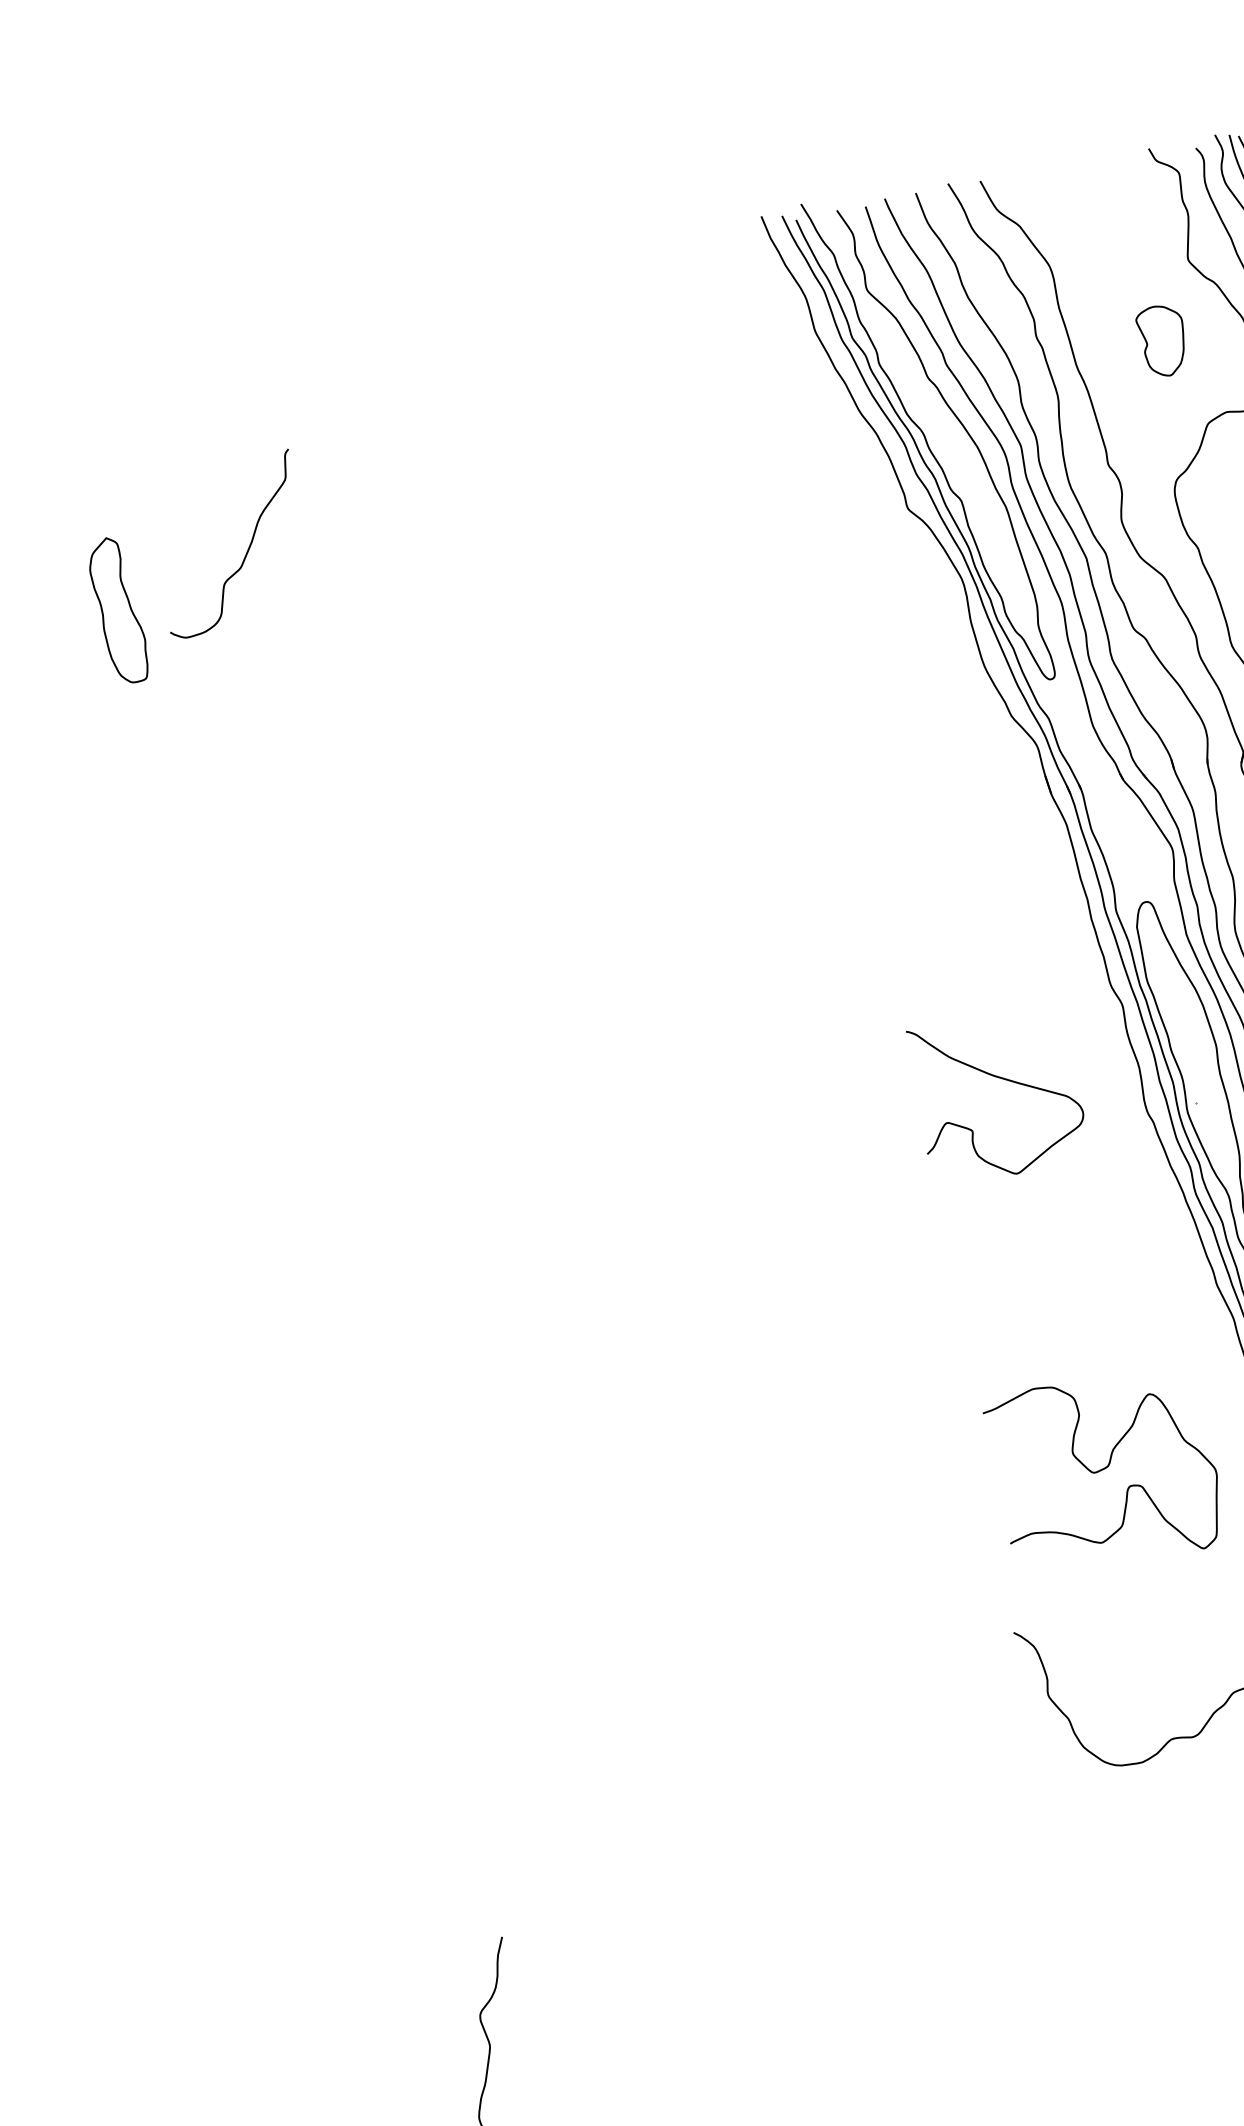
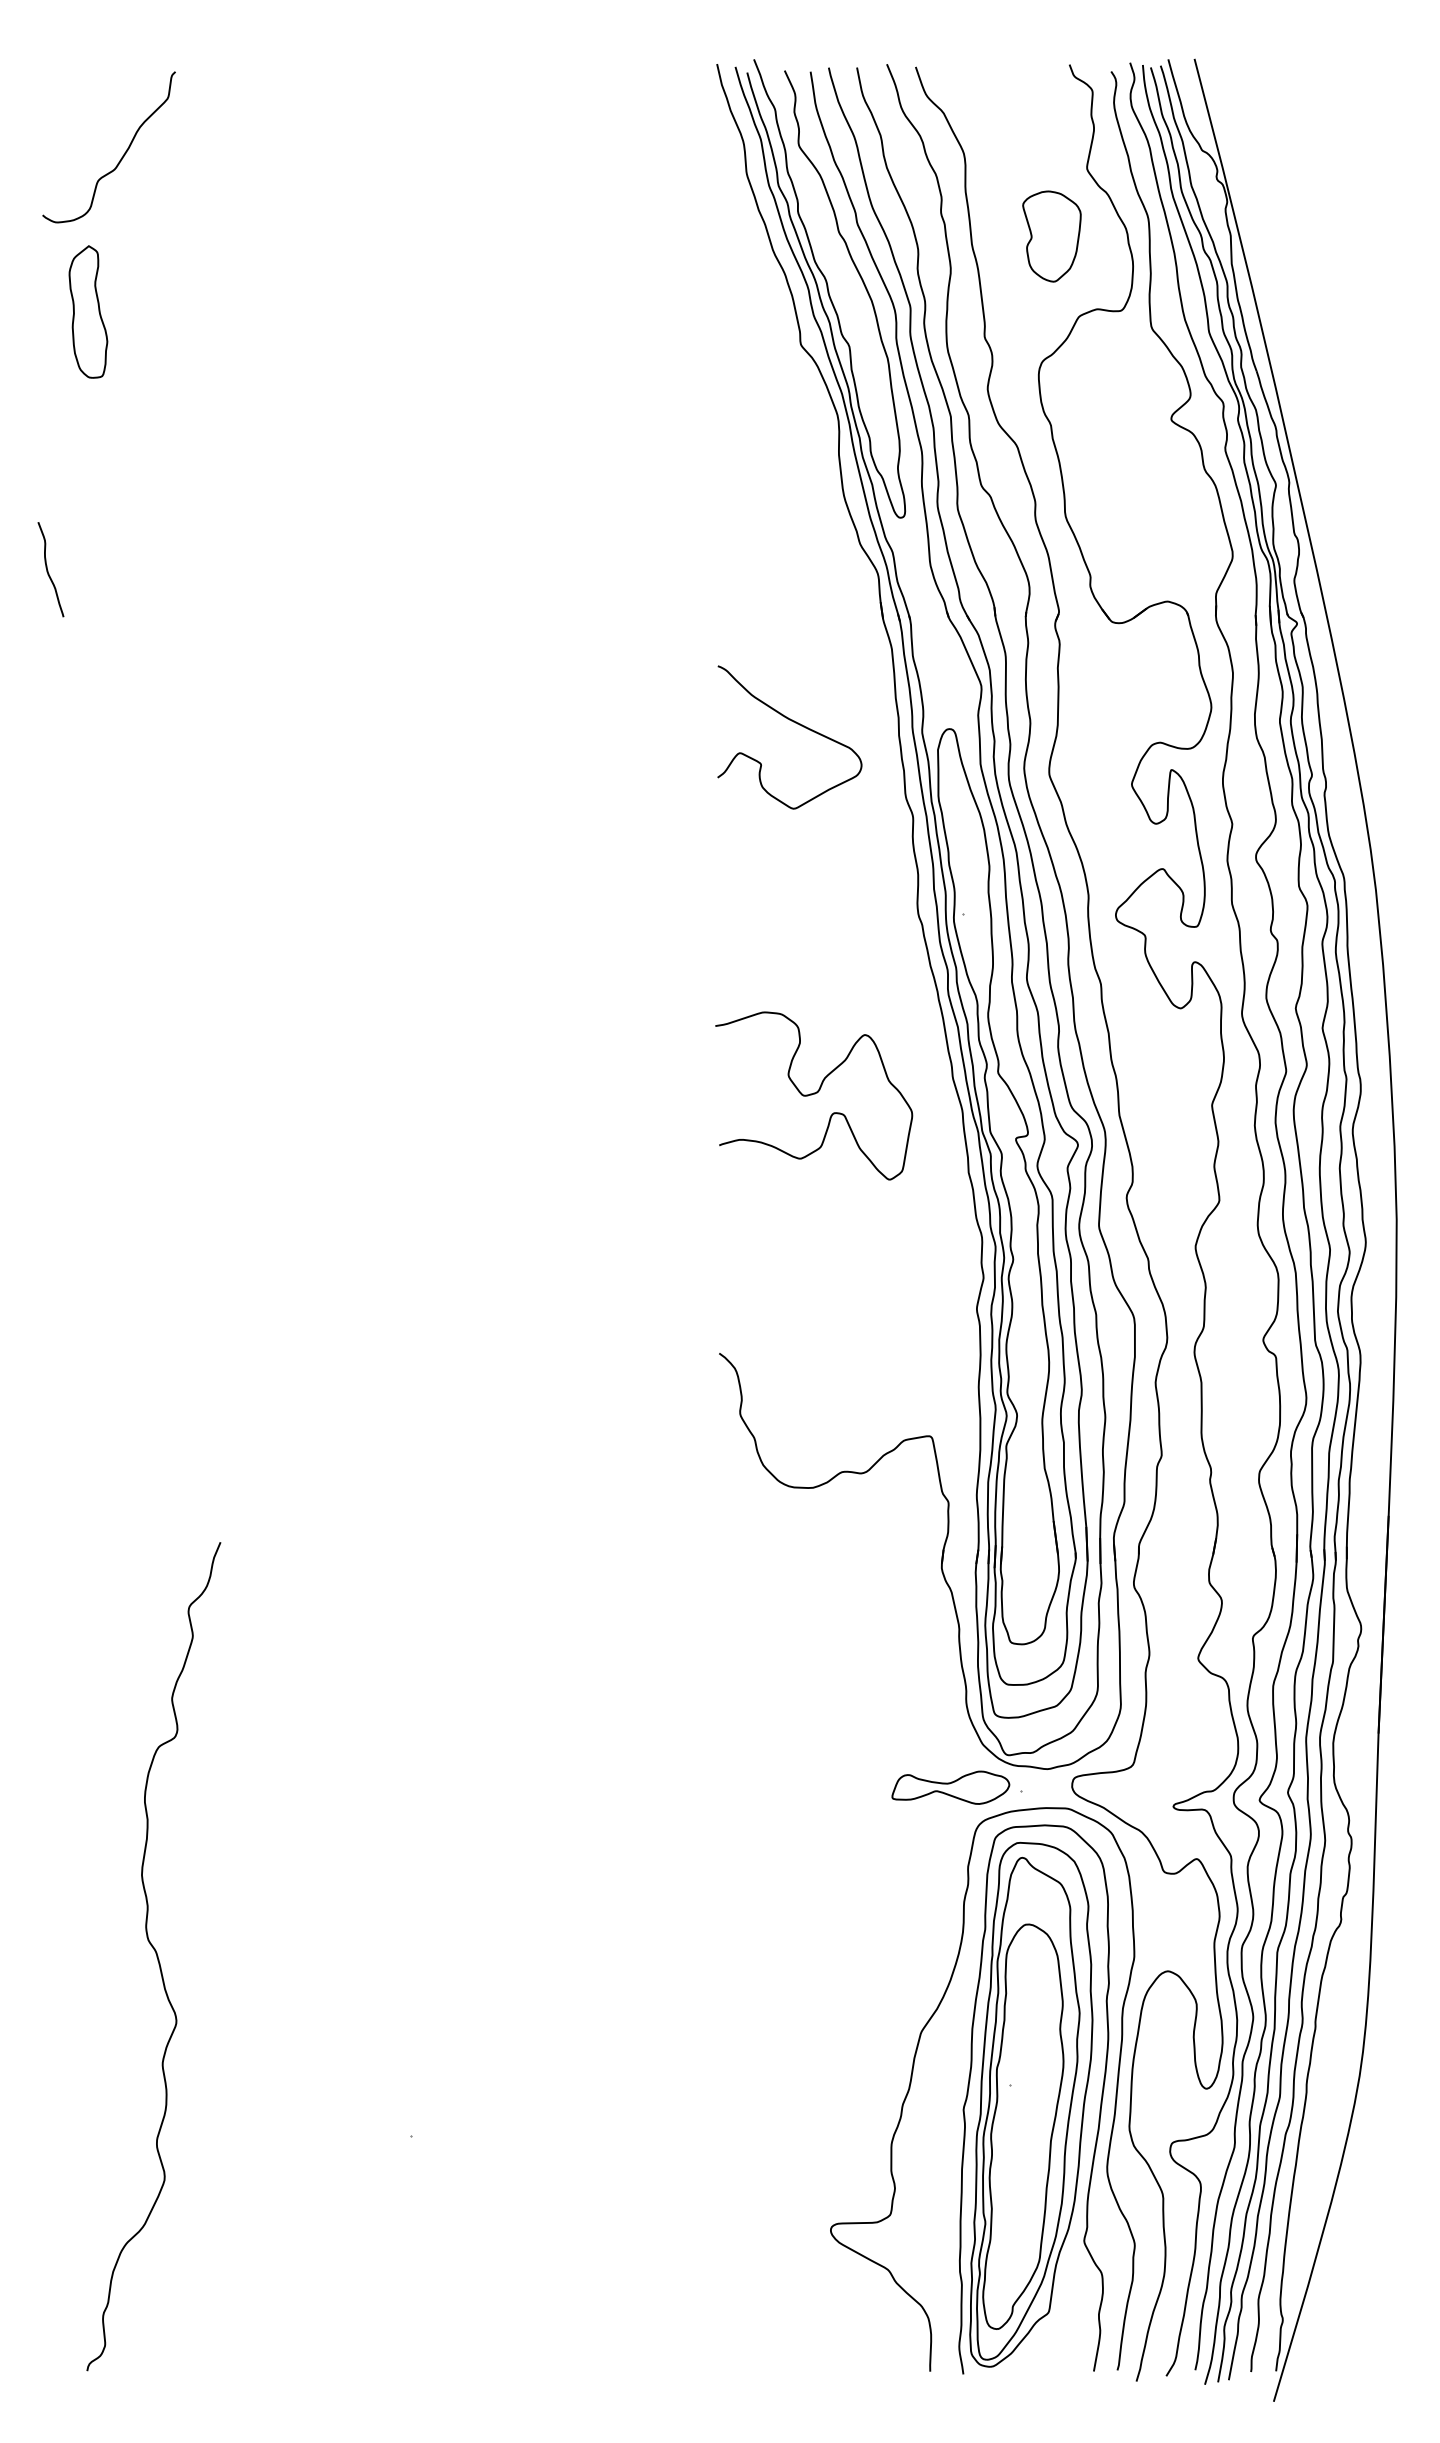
part: (1162, 341) -> (1051, 236), size x1.43
curve: (246, 551) -> (122, 155), moved
curve: (124, 902) -> (48, 570), added
curve: (1002, 1079) -> (795, 723), moved
curve: (1105, 1469) -> (814, 1094), moved

